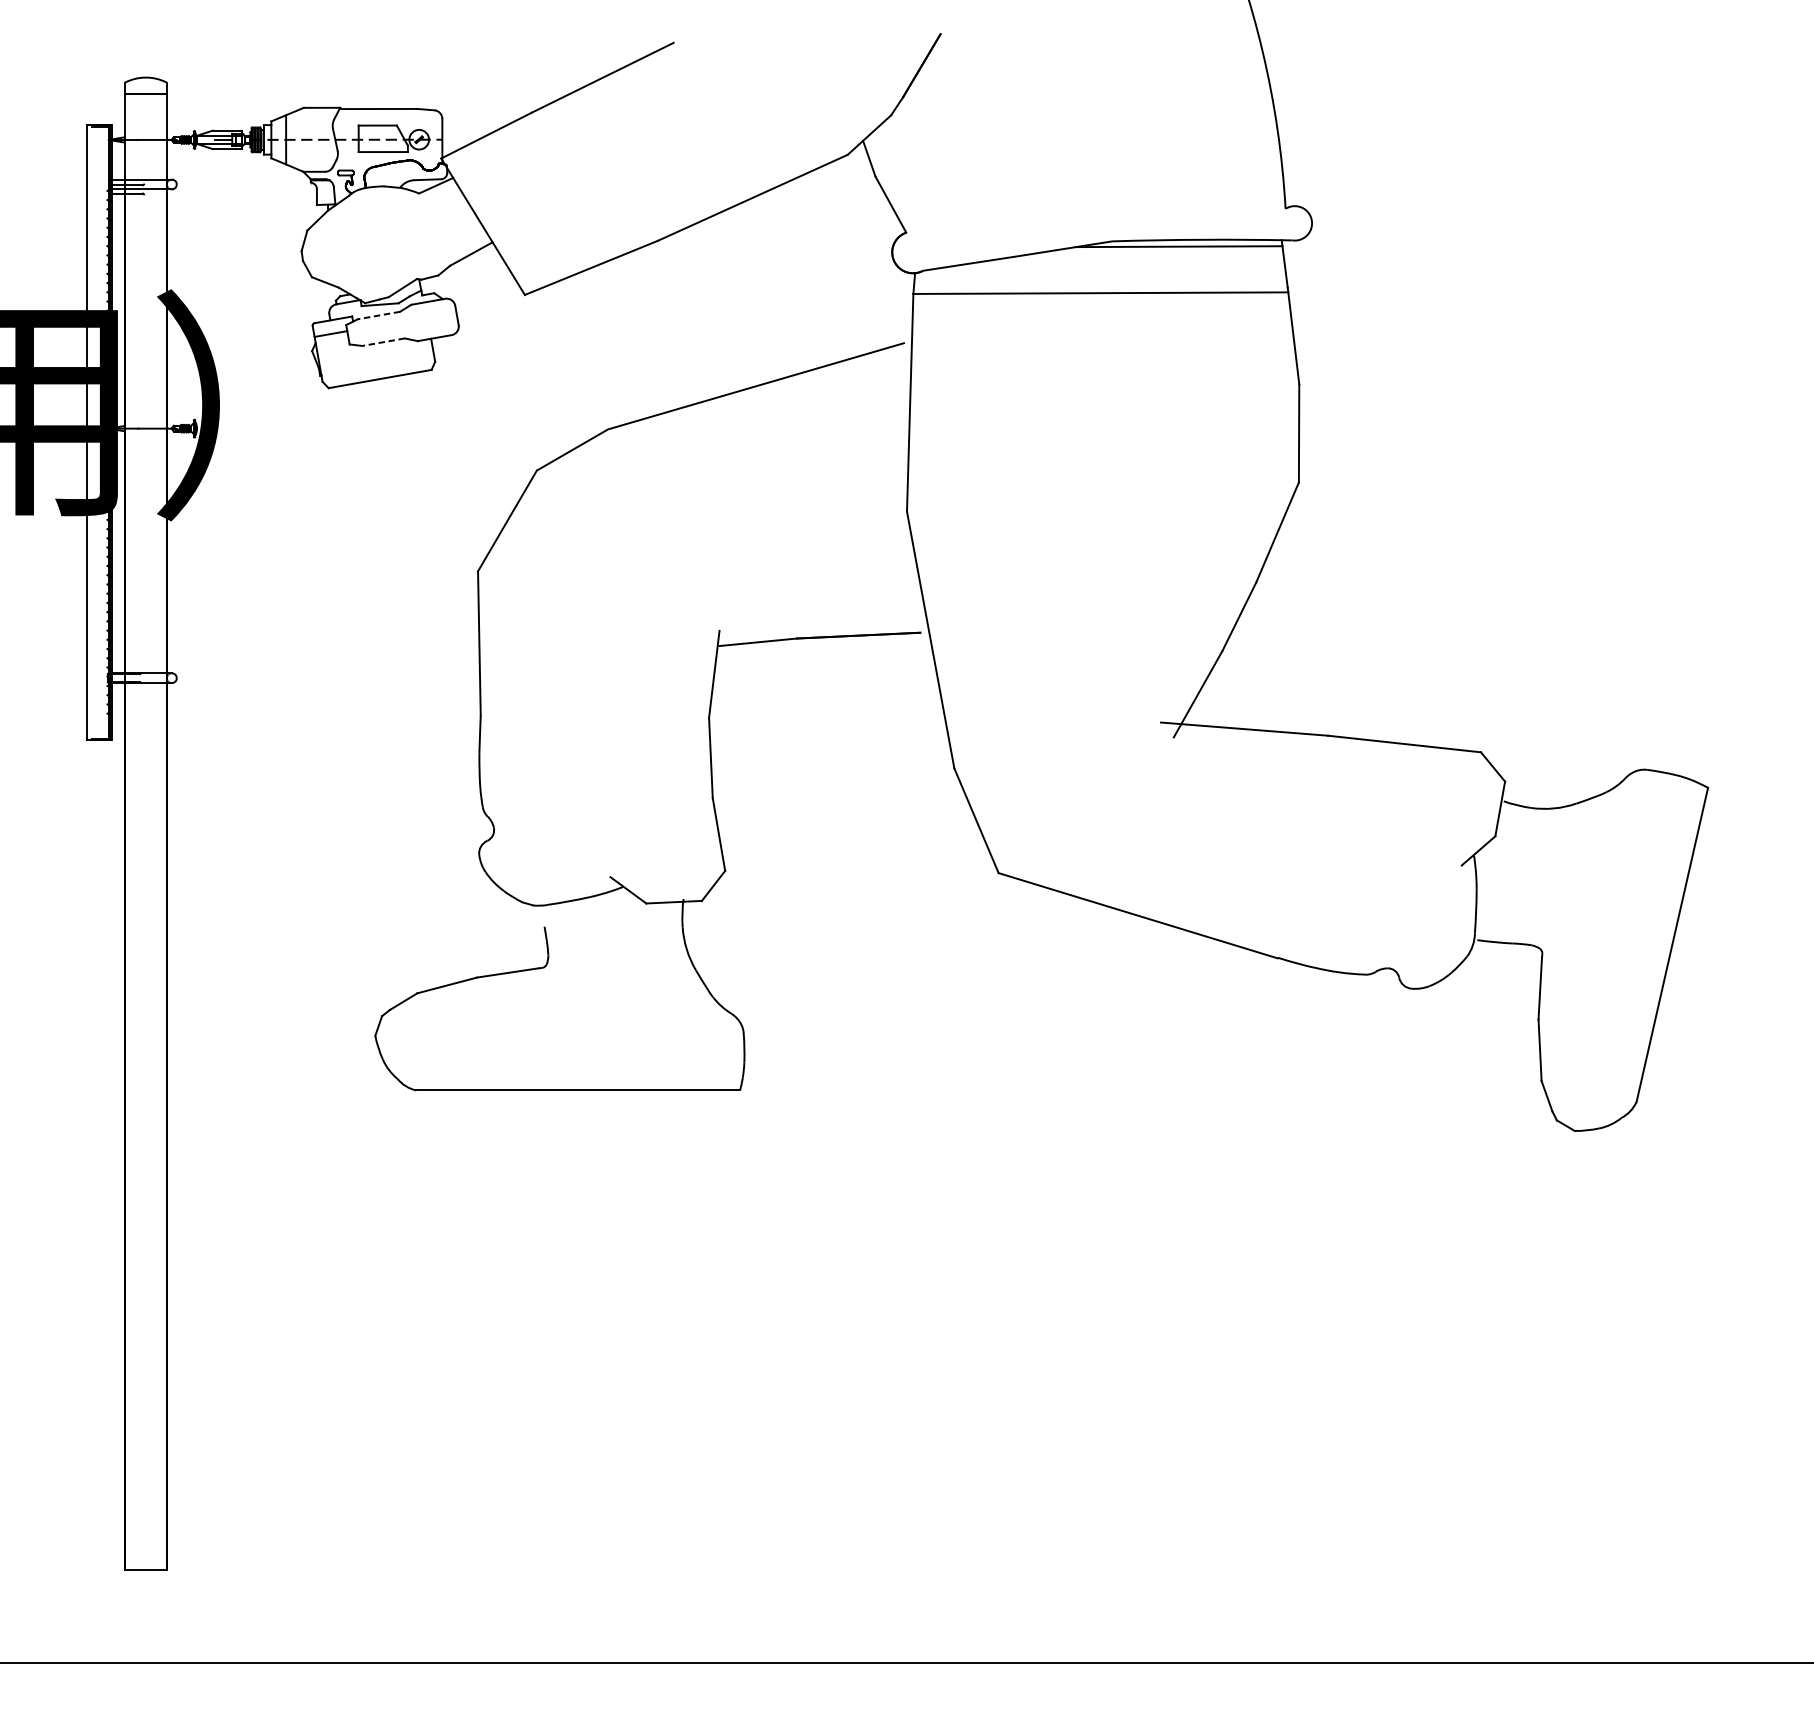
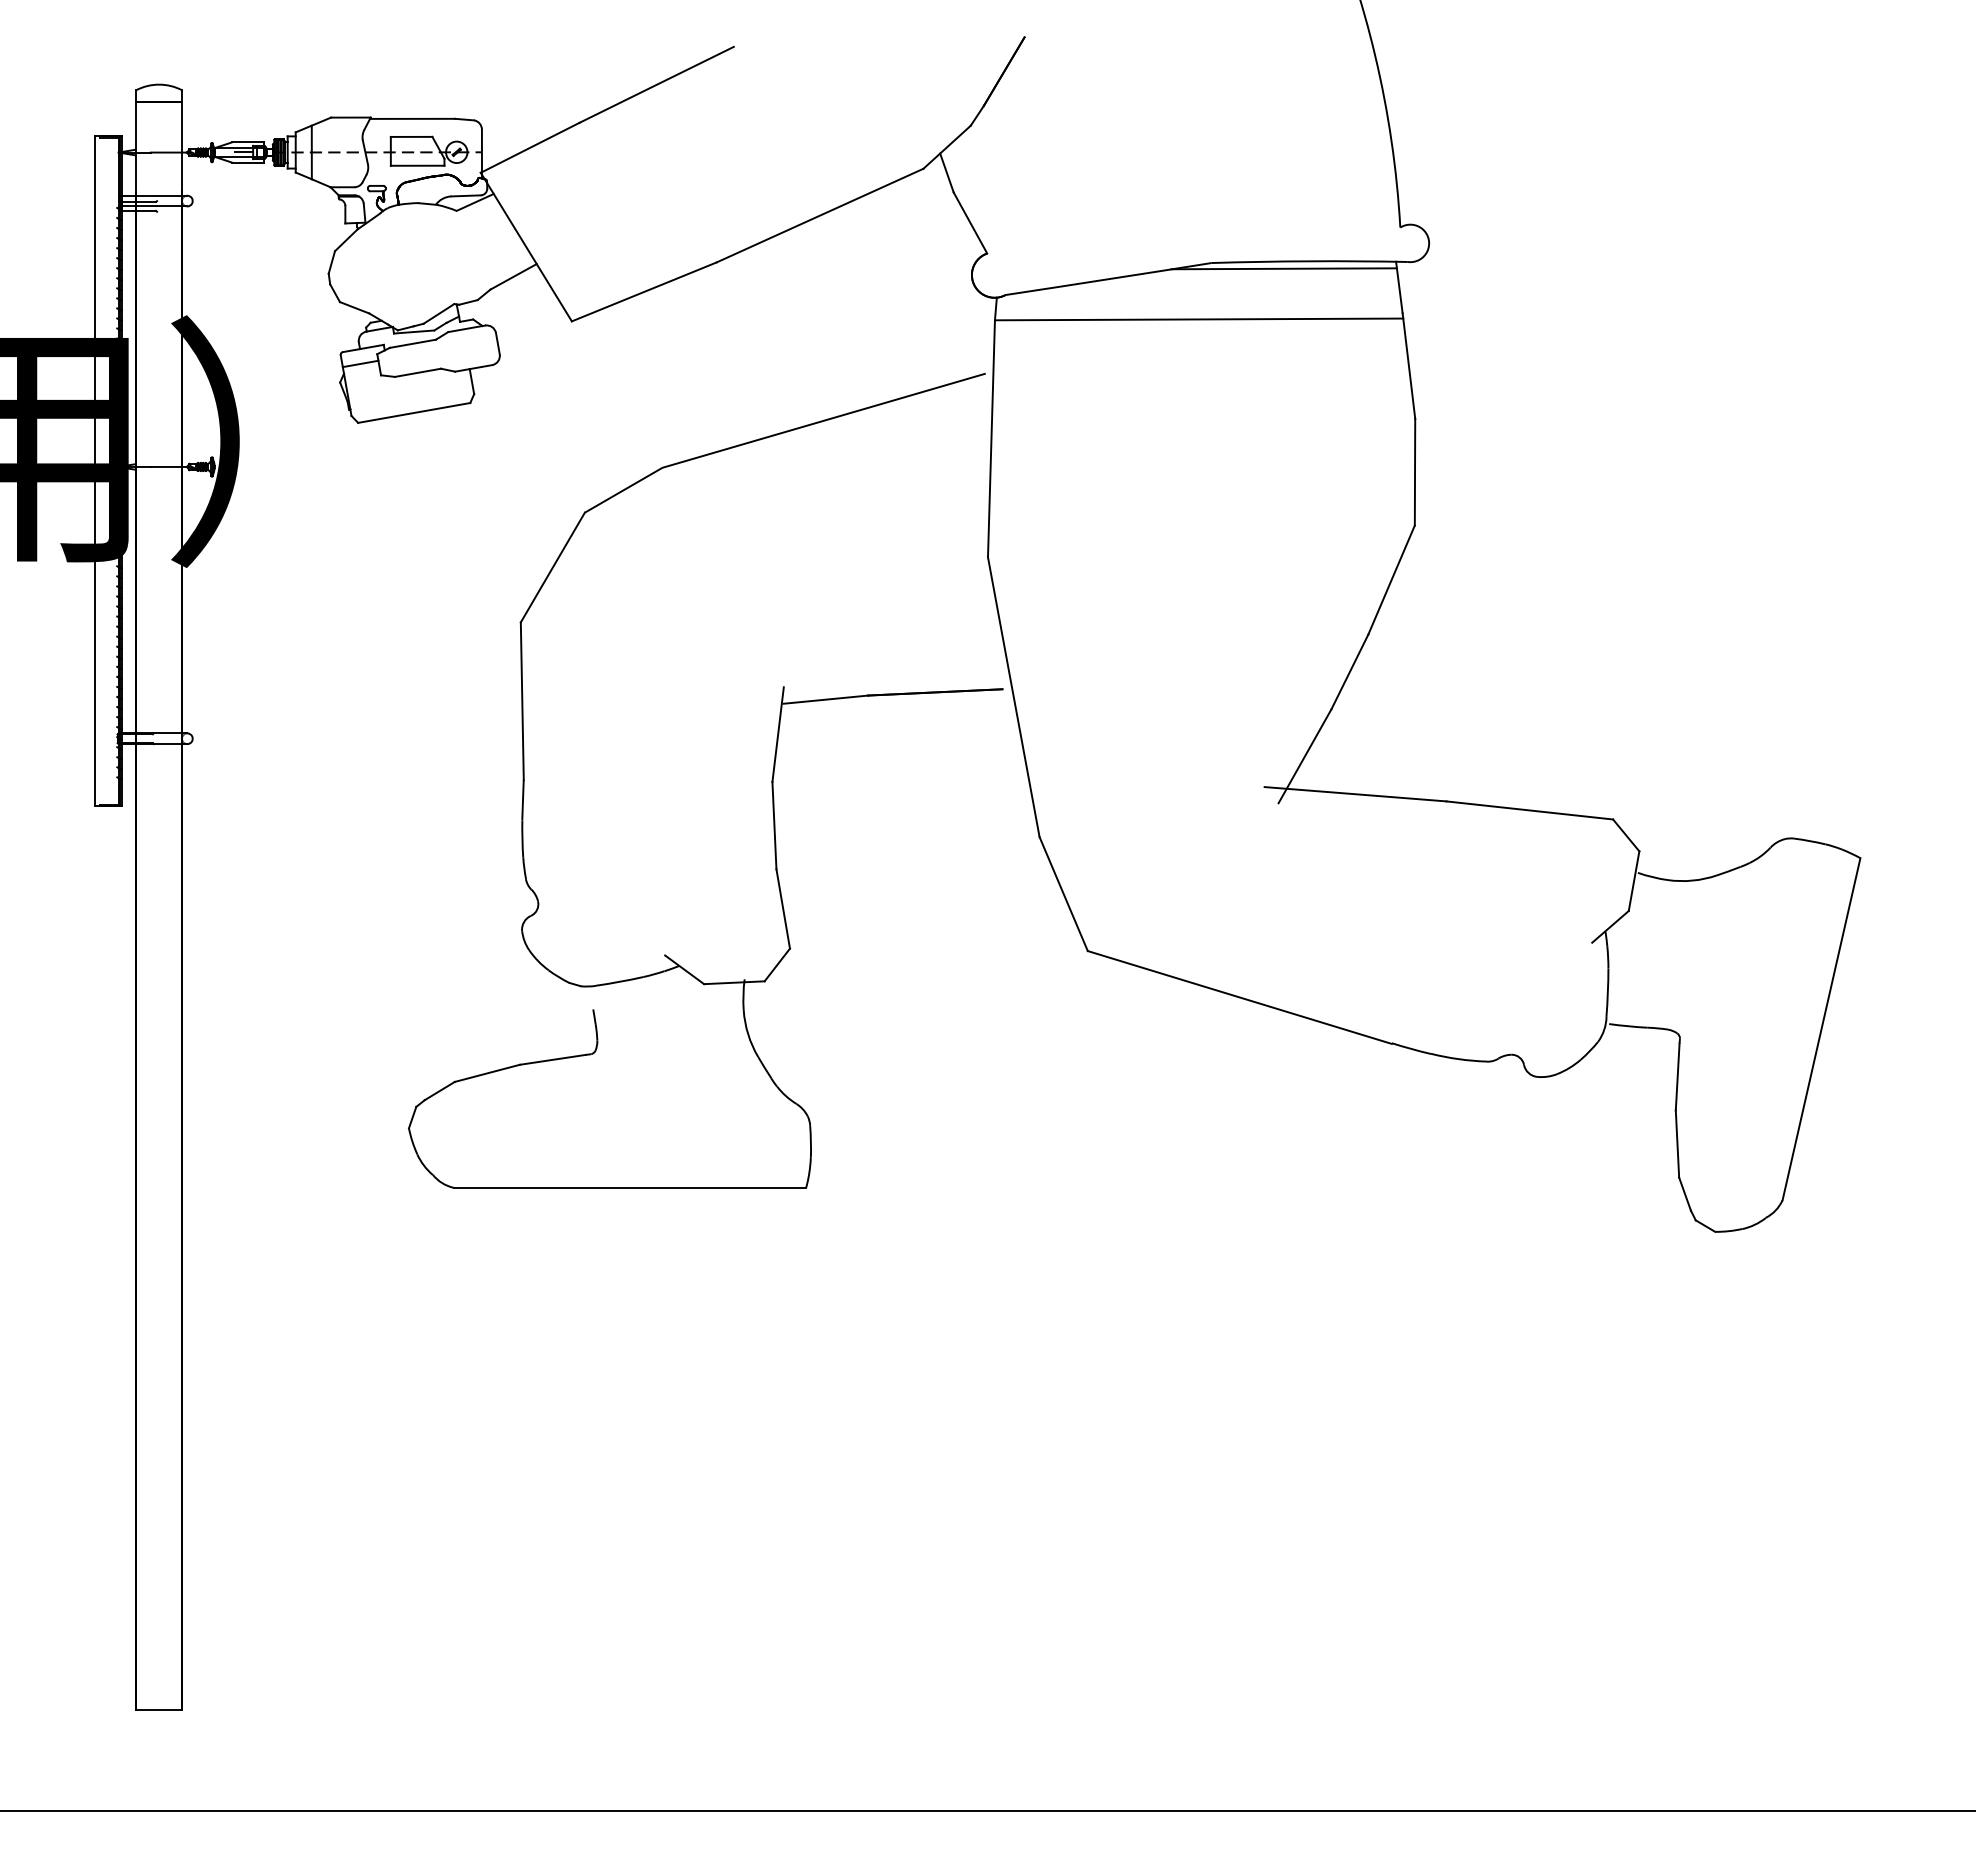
line: (378, 315) -> (412, 343), dashed -> solid
line: (383, 341) -> (417, 372), dashed -> solid

